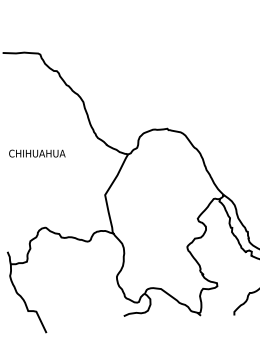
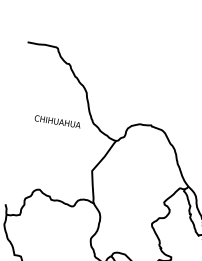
text: (37, 153) -> (57, 121), moved

